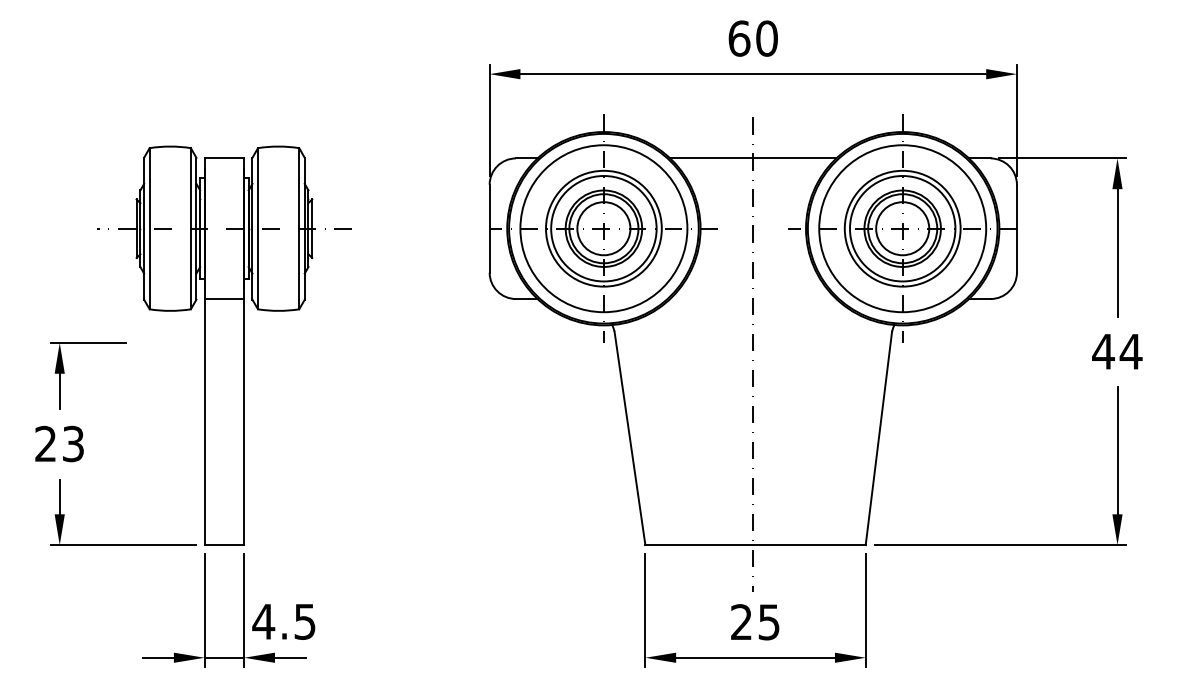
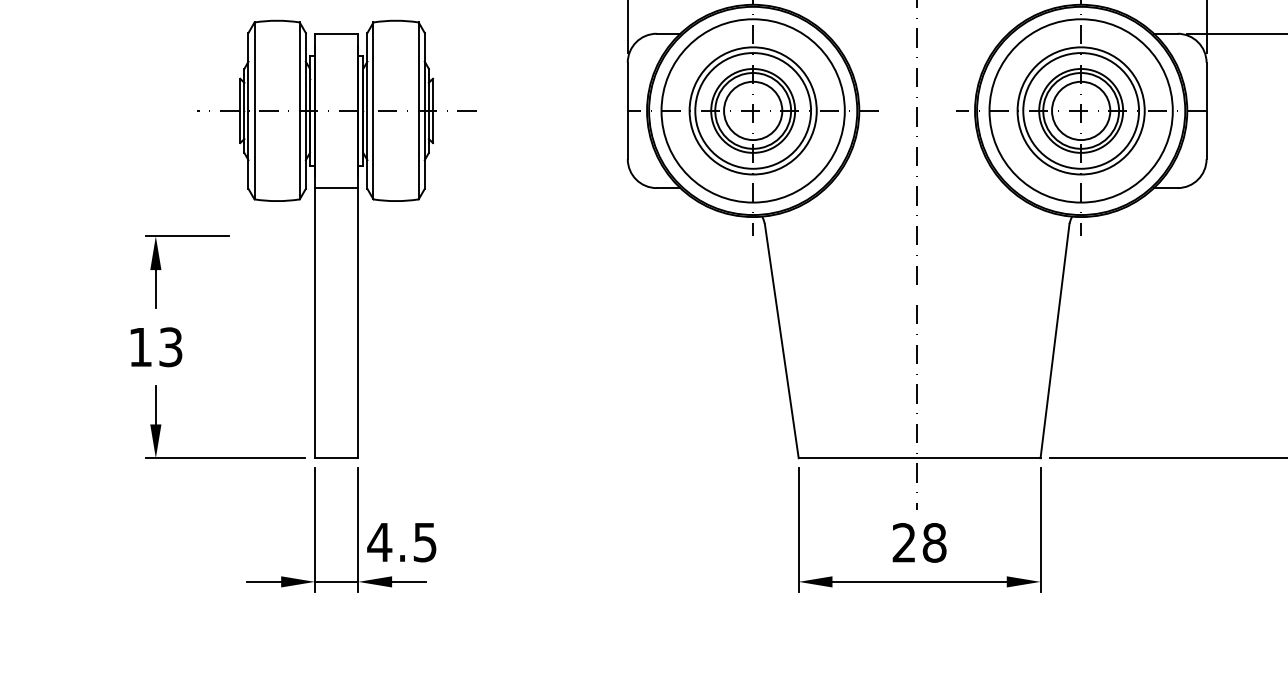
line: (753, 158) -> (917, 33), removed
text: (45, 443) -> (140, 346), 23 -> 13
text: (769, 622) -> (934, 543), 25 -> 28

